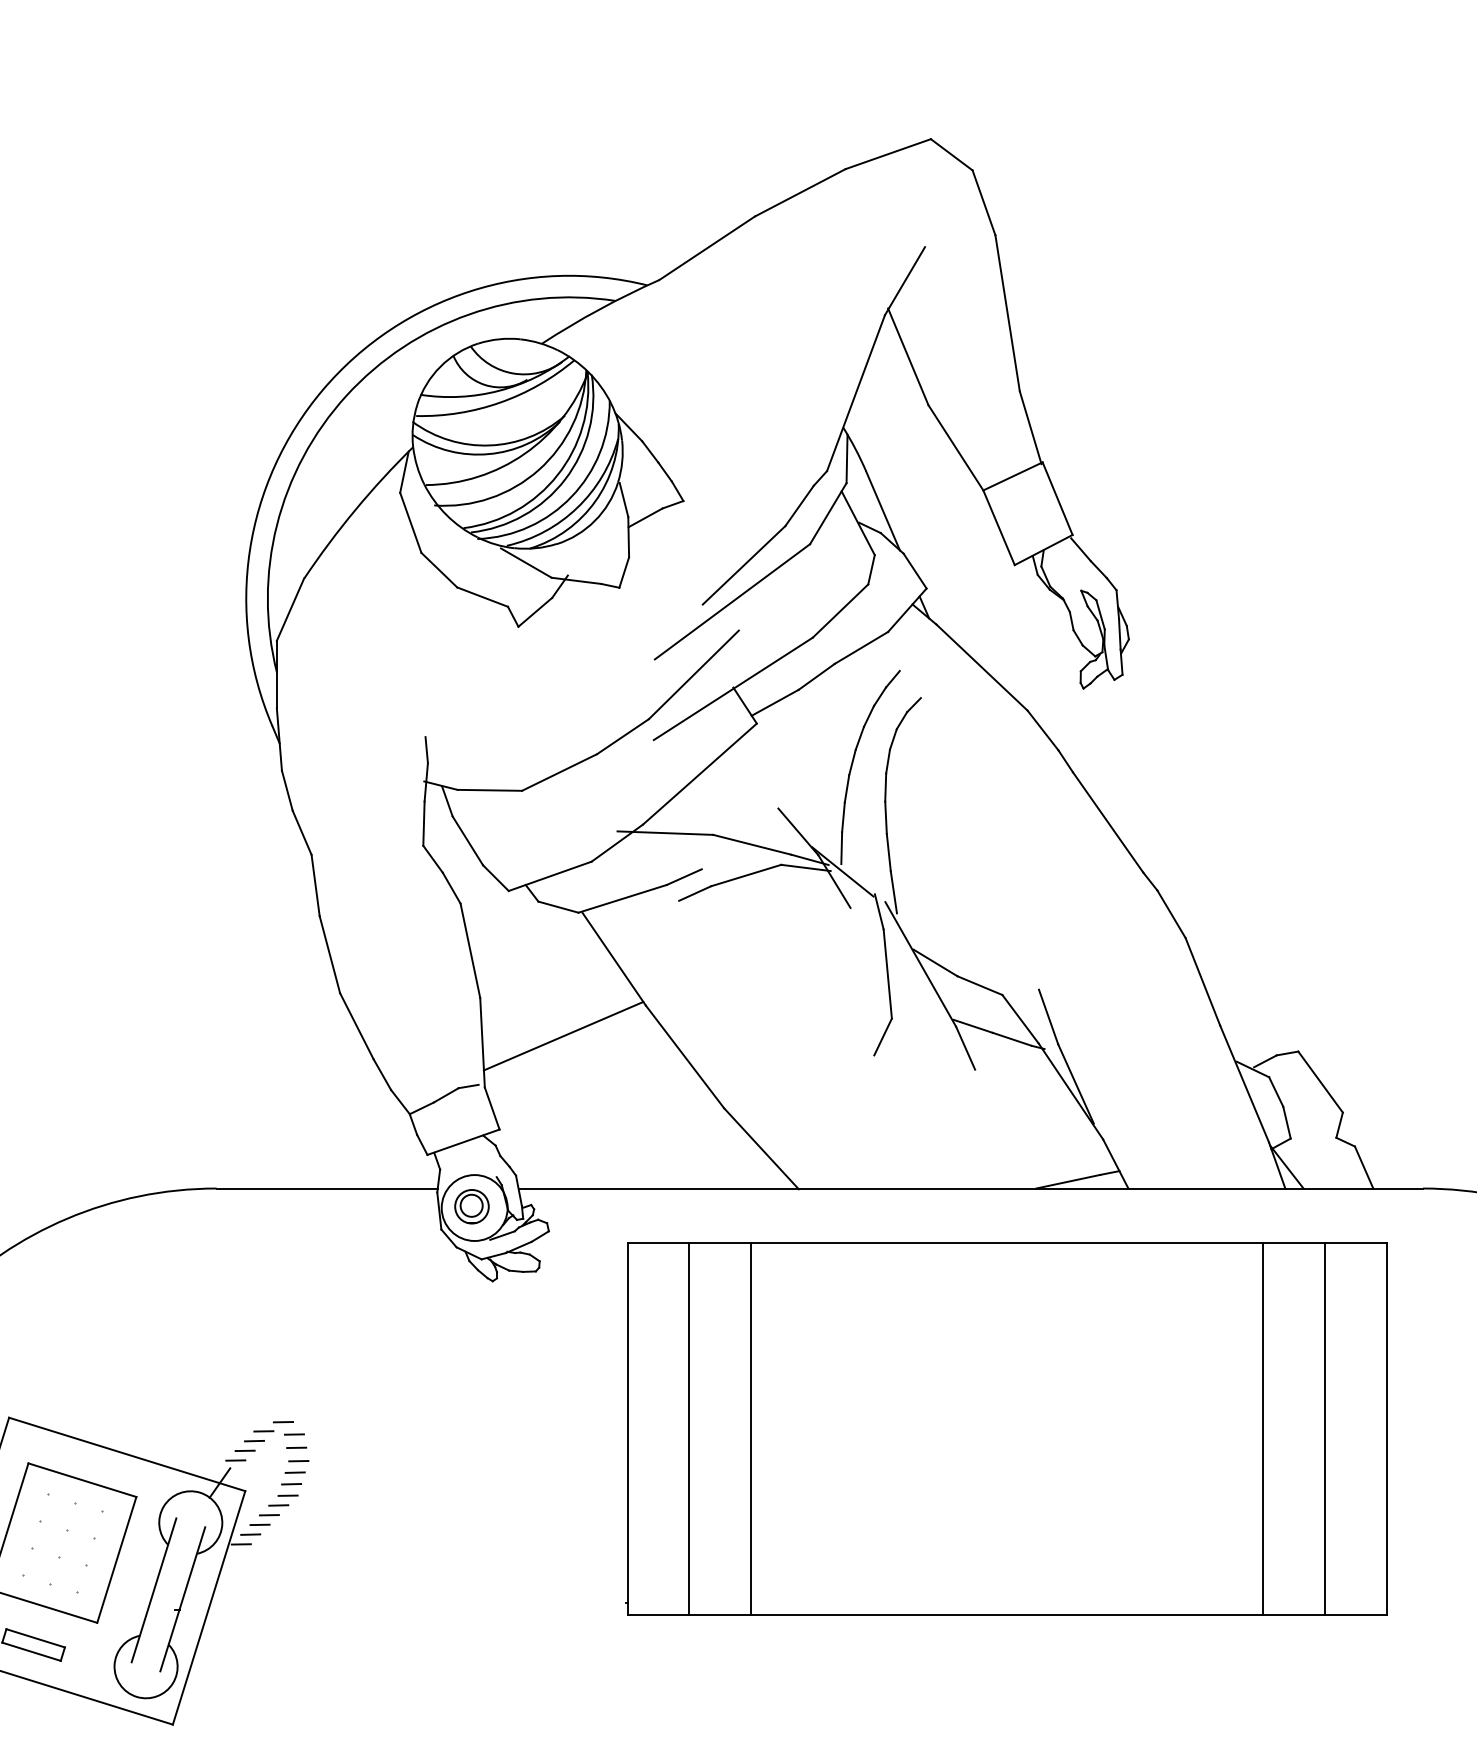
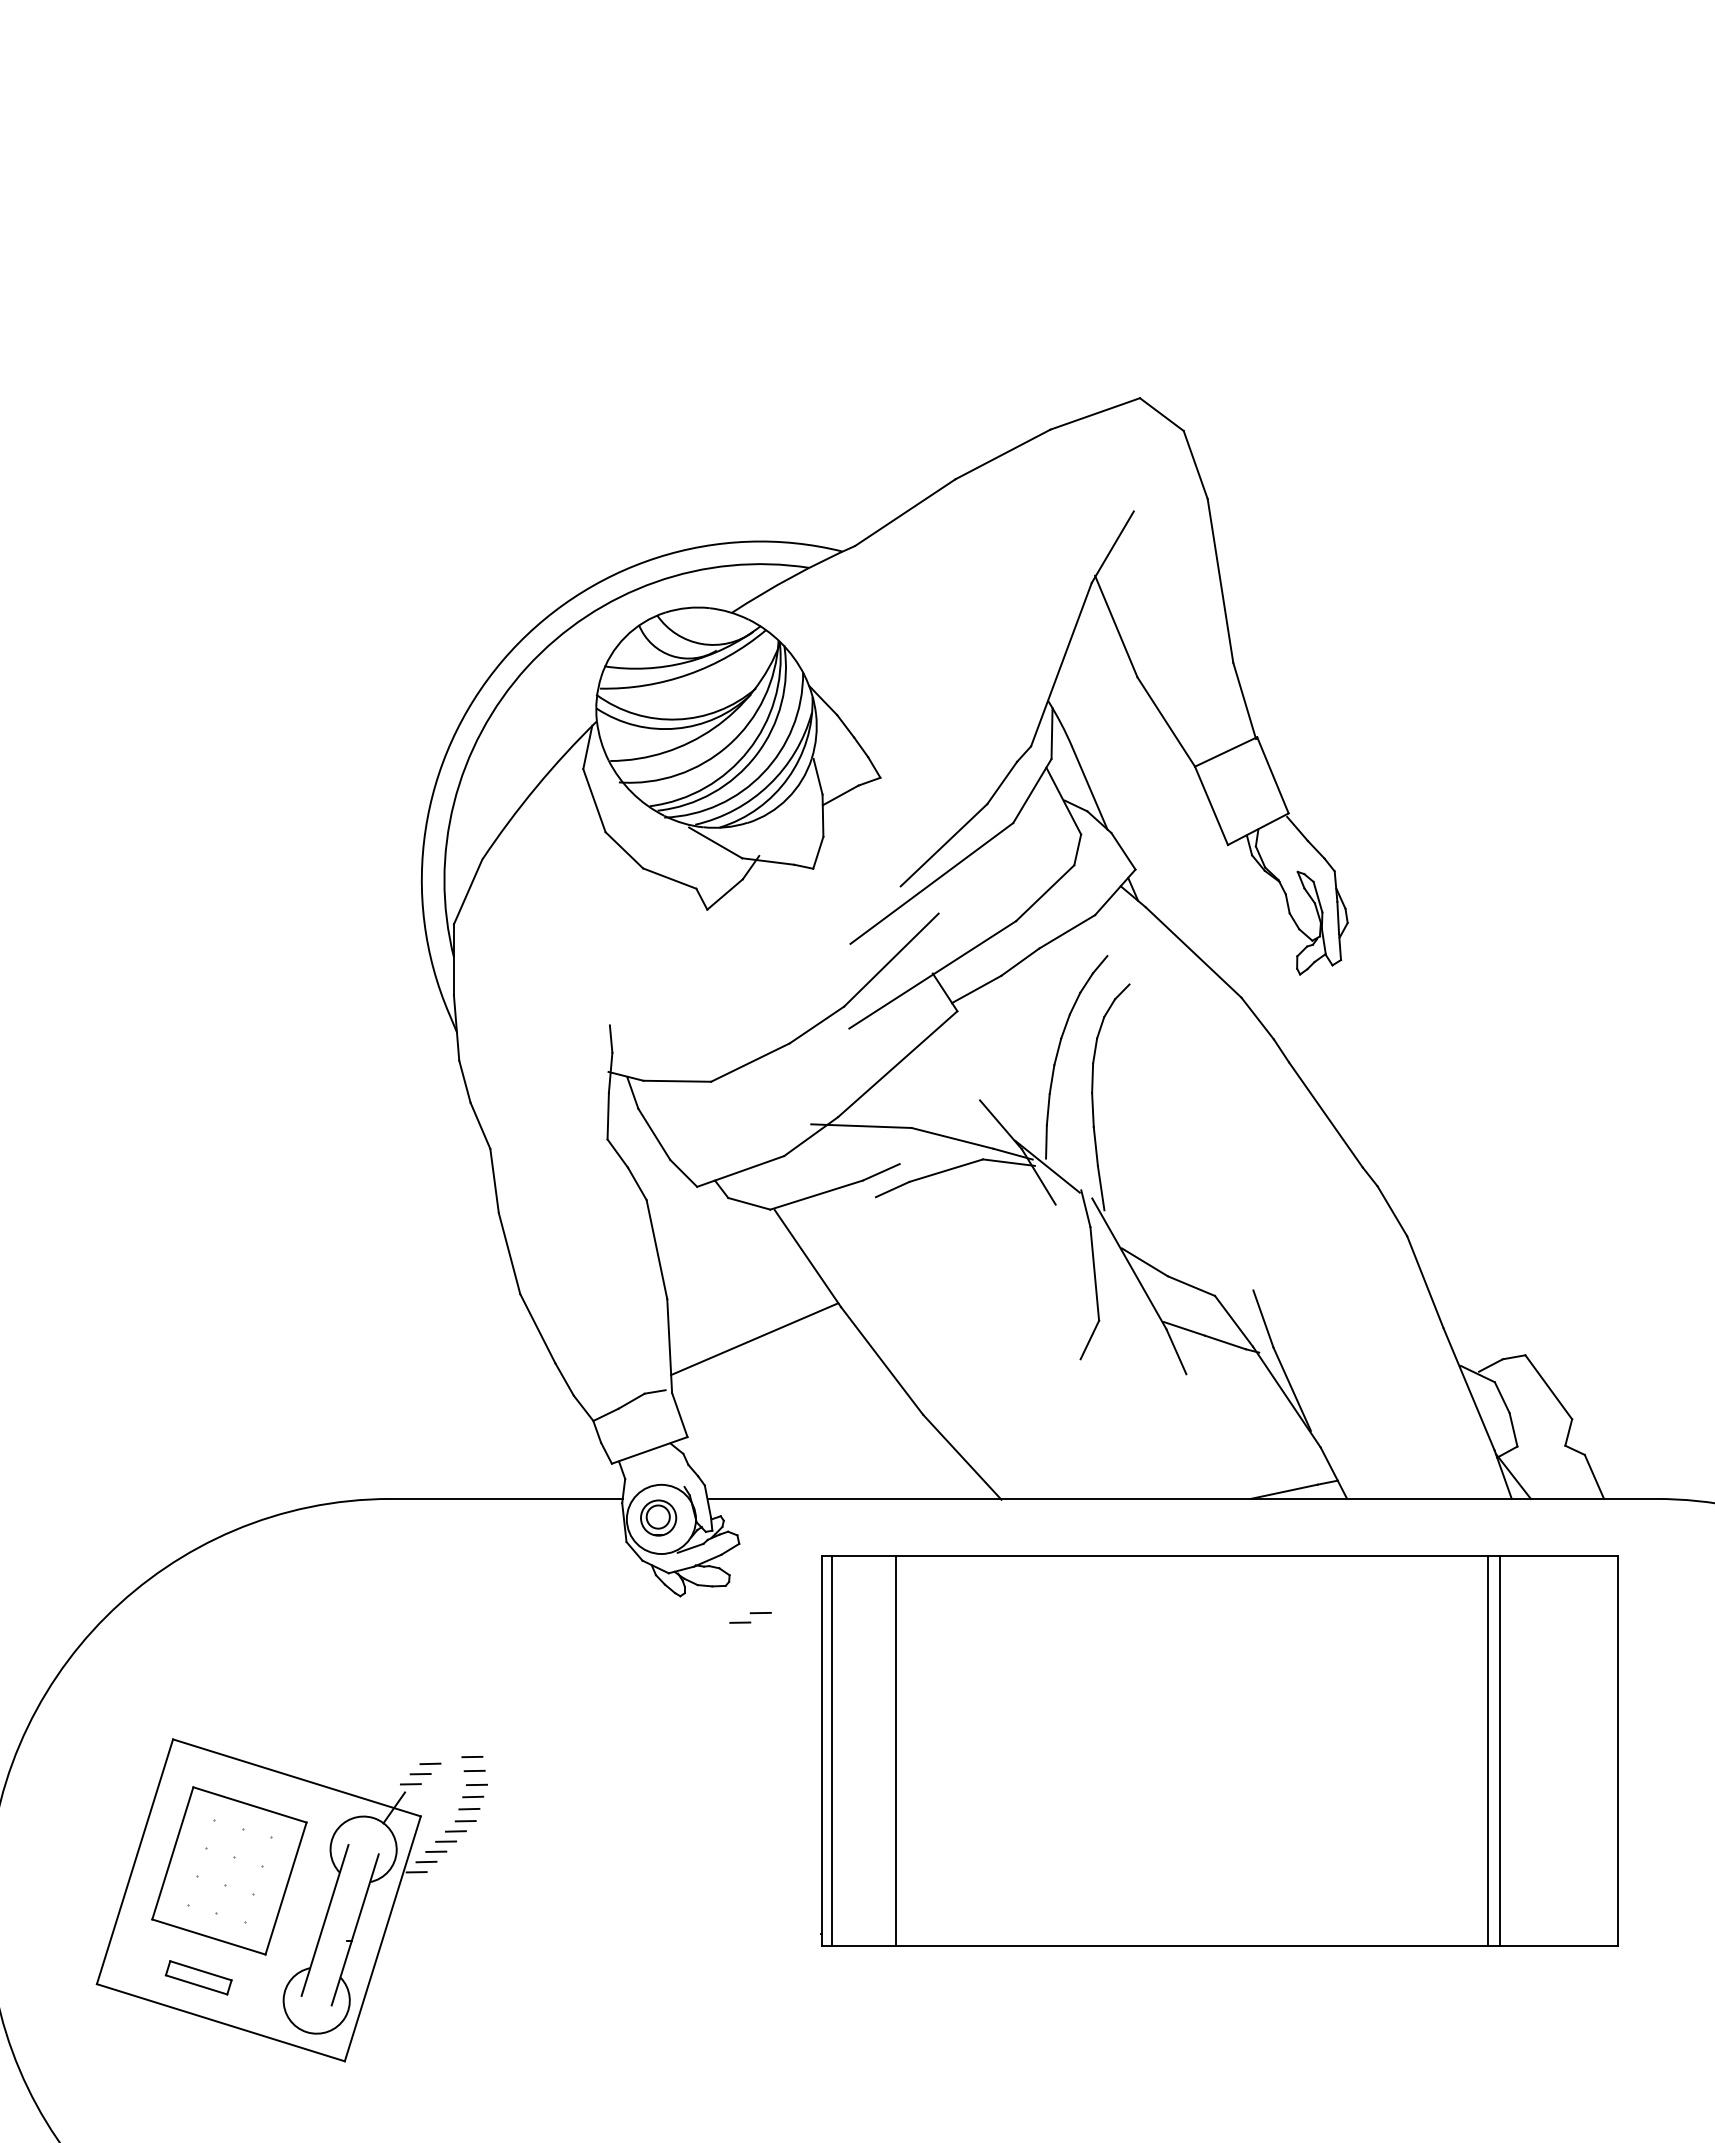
part: (273, 1426) -> (750, 1617), moved
line: (689, 1428) -> (831, 1750), moved
line: (751, 1428) -> (895, 1750), moved
line: (1325, 1428) -> (1500, 1750), moved

